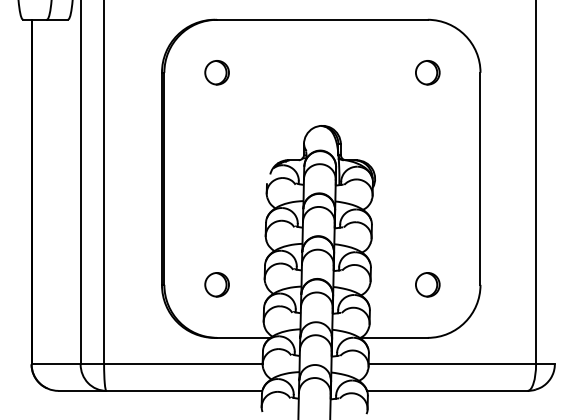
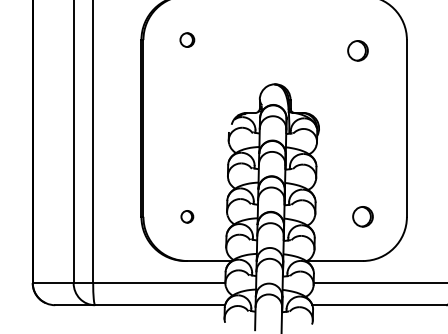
part: (216, 72) -> (186, 39), size x0.7
part: (427, 72) -> (357, 50), moved
part: (216, 284) -> (186, 216), size x0.6

